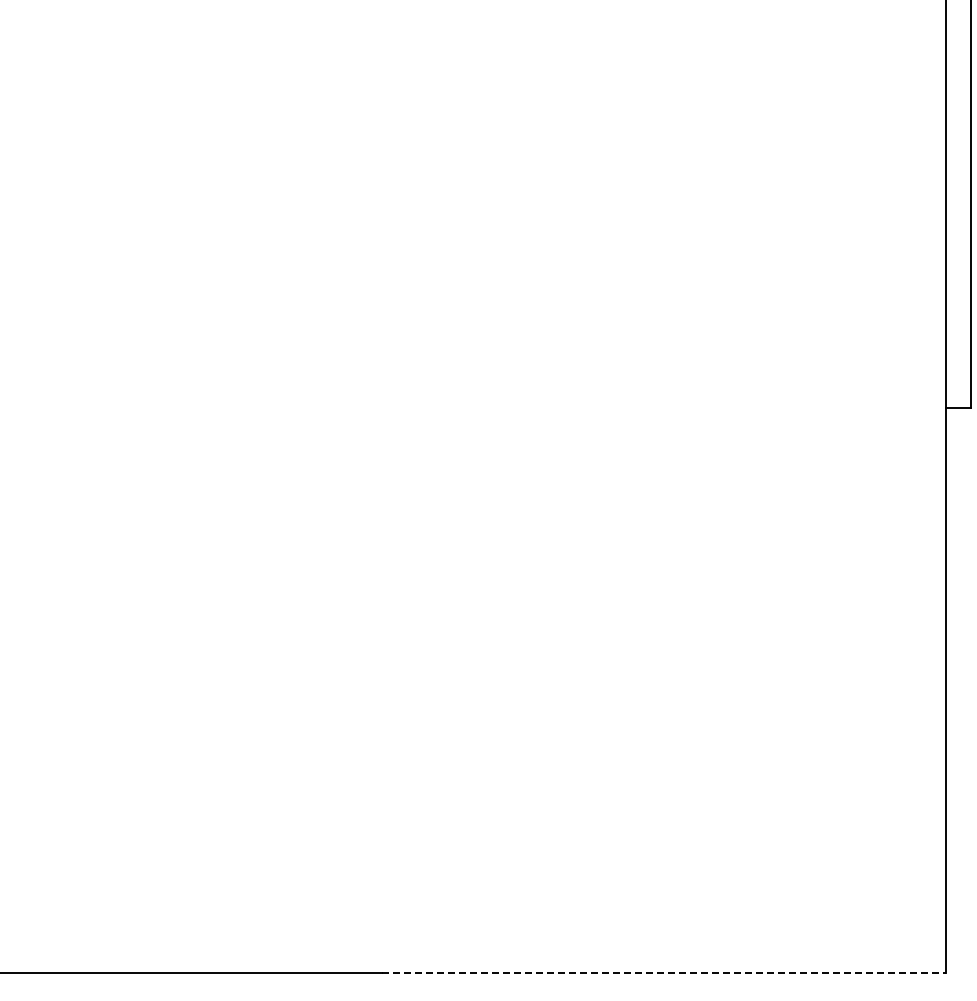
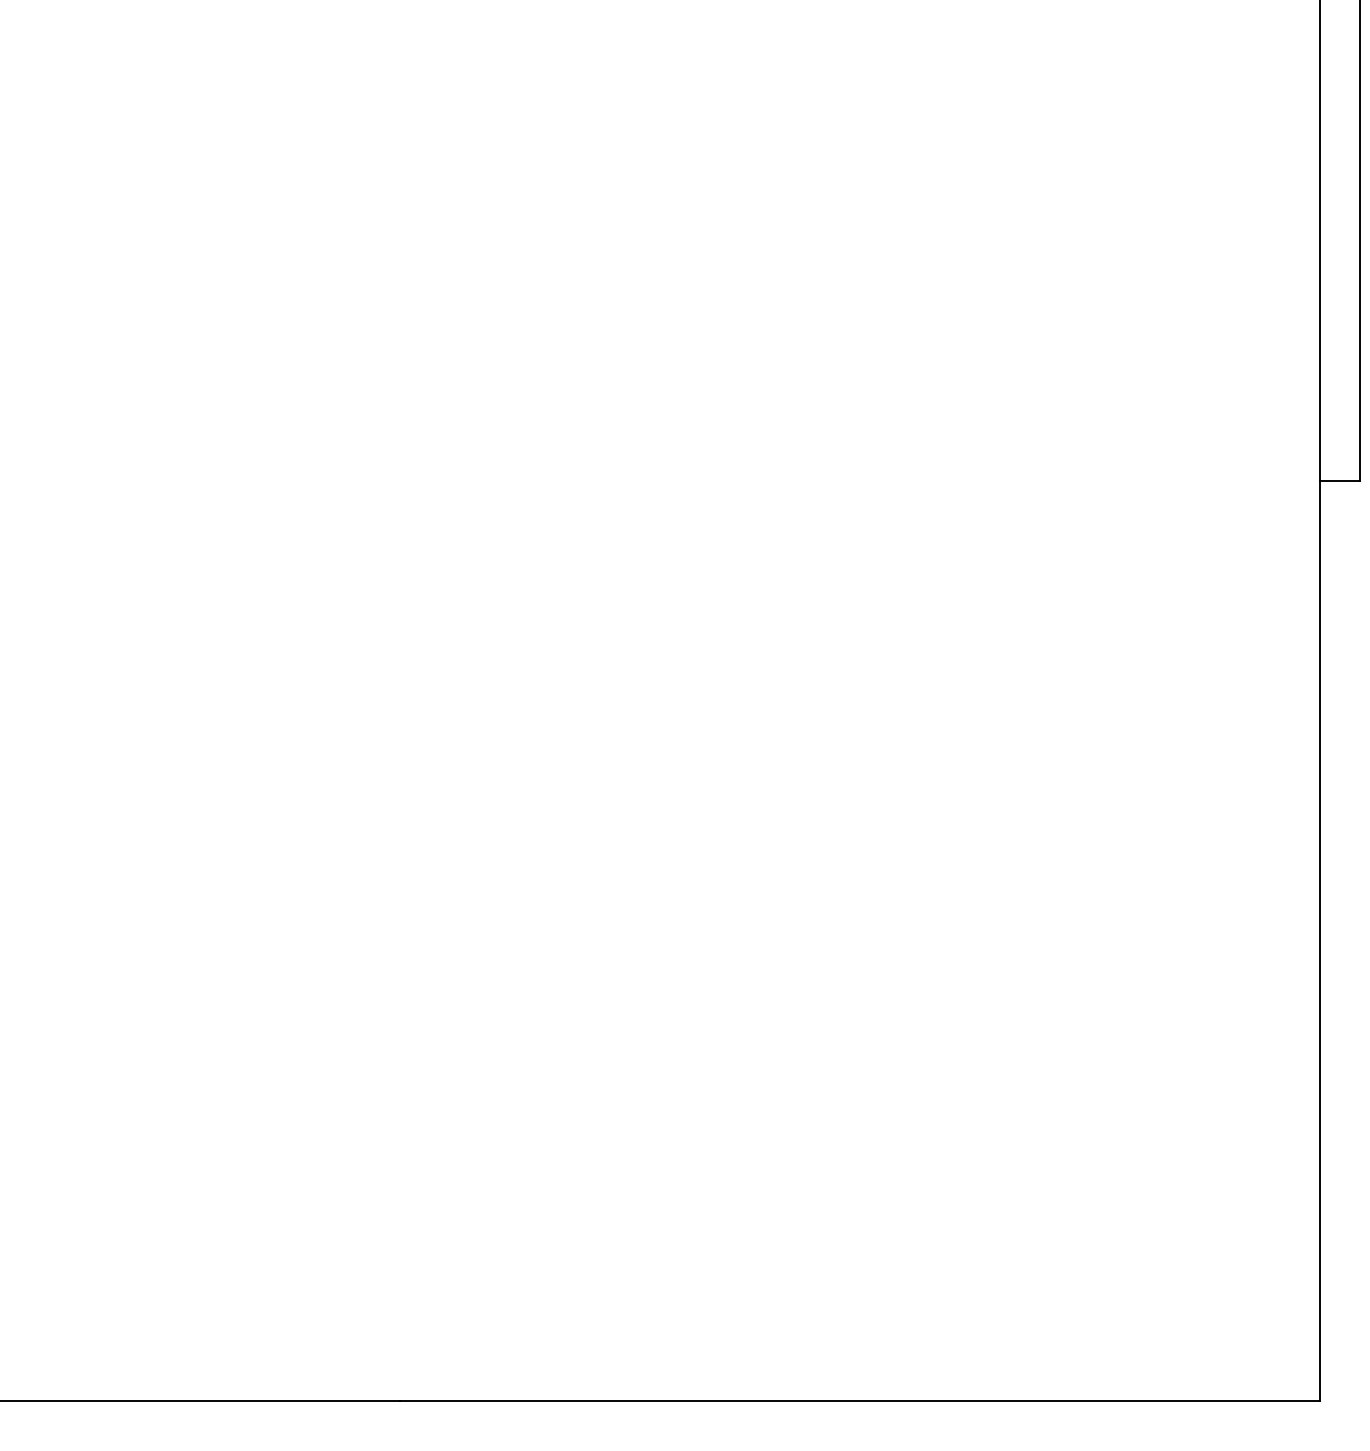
line: (664, 972) -> (860, 1399), dashed -> solid

